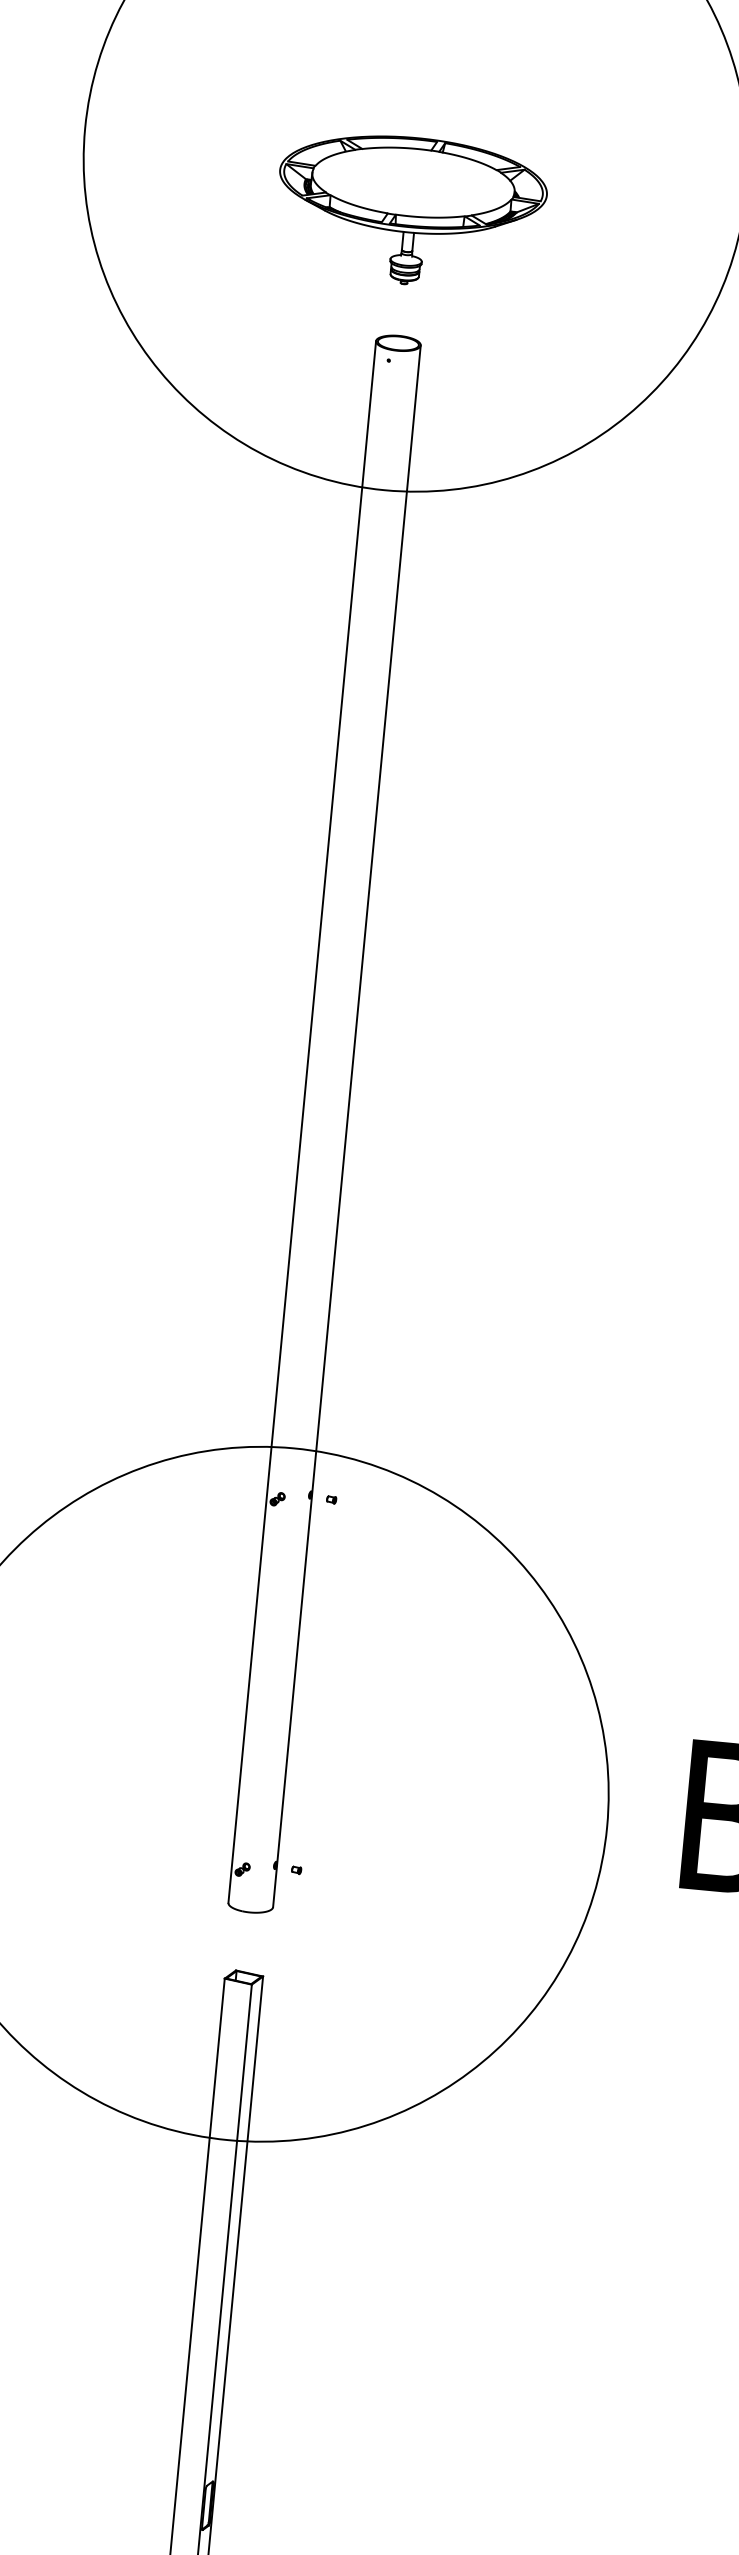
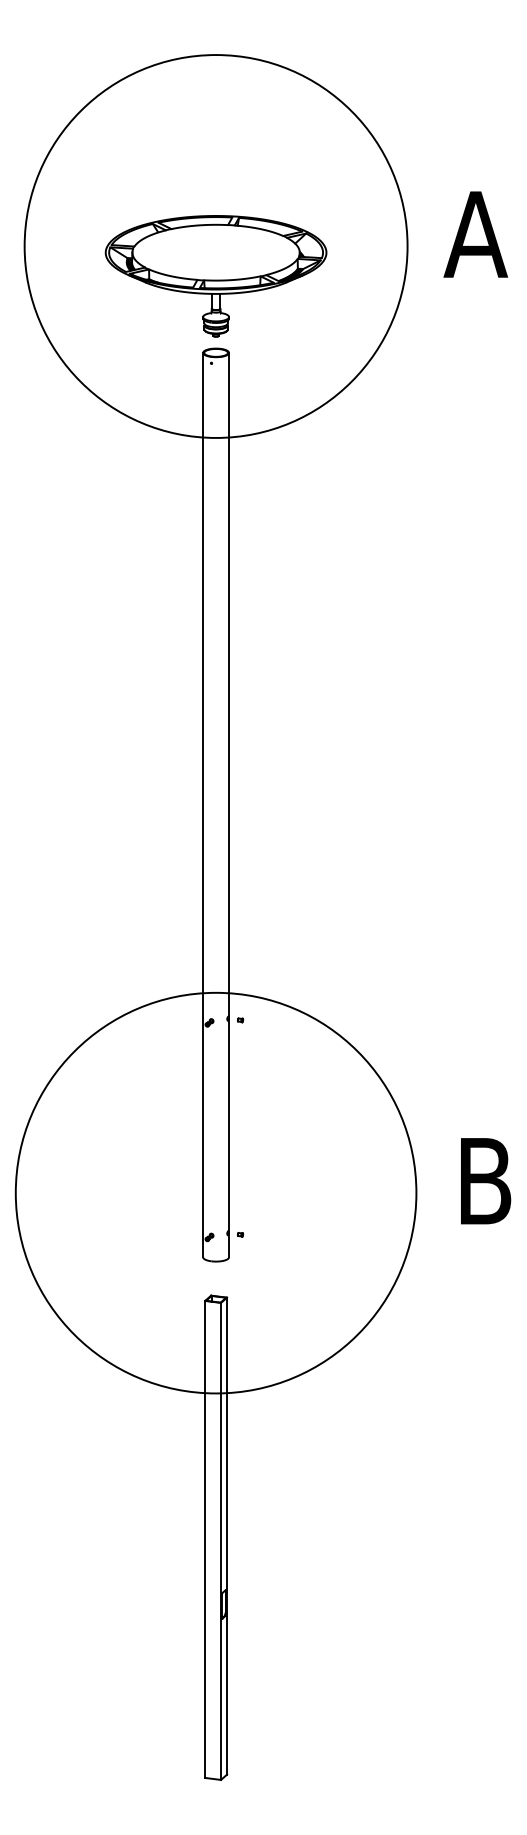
part: (409, 211) -> (215, 276), size x1.43

